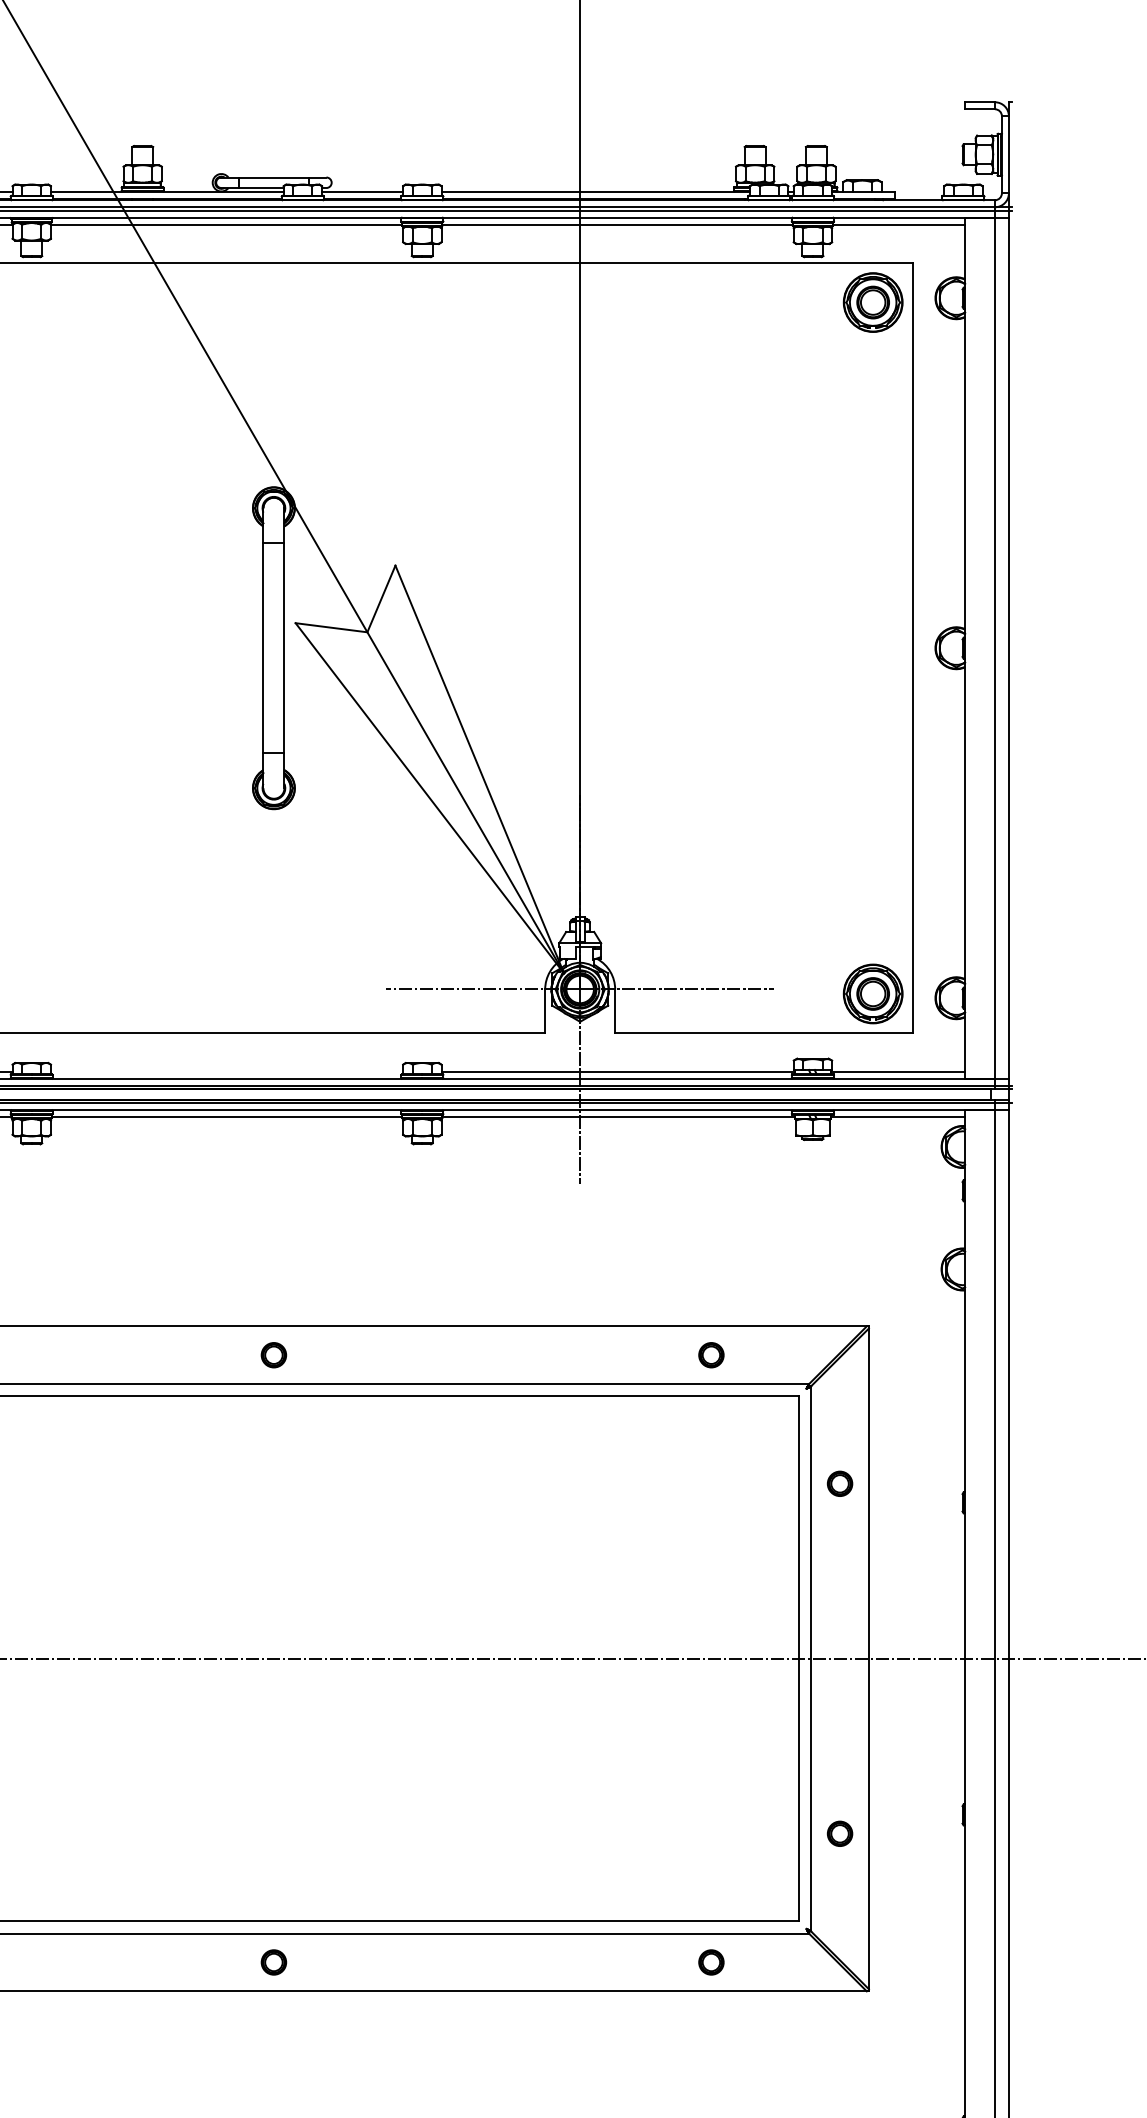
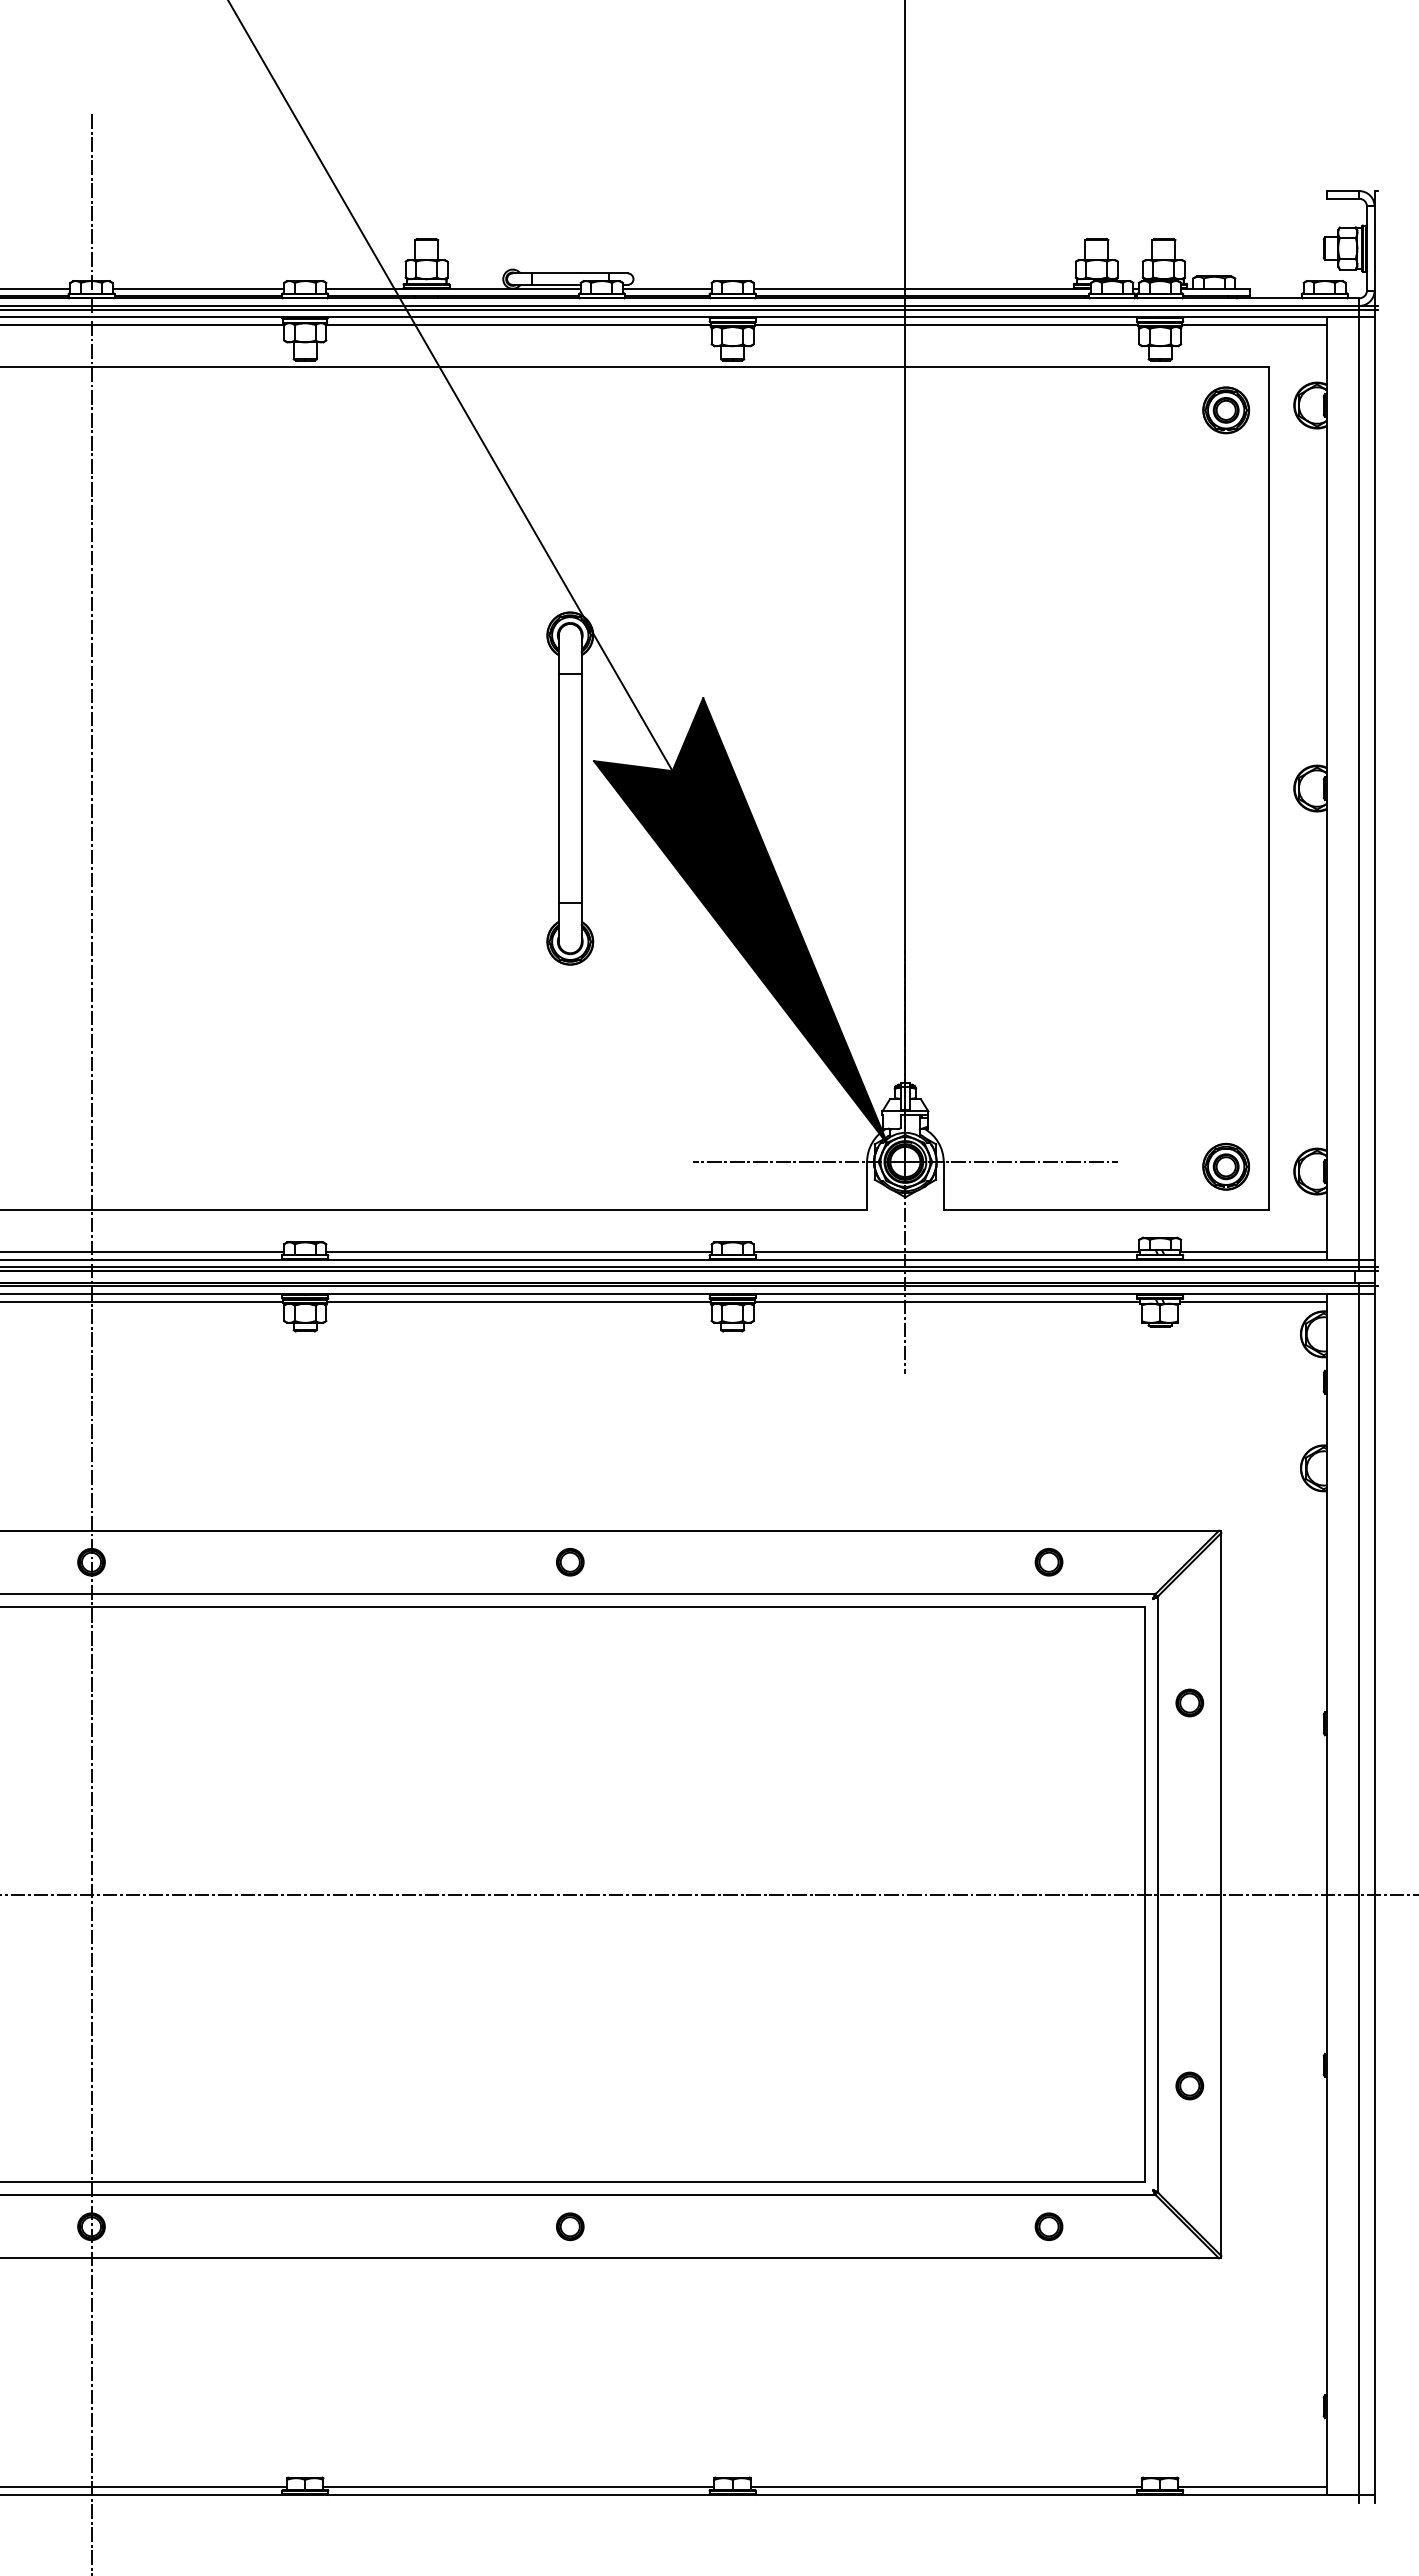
part: (873, 302) -> (1226, 410), size x0.71
fill: (429, 769) -> (740, 921), added
part: (873, 993) -> (1226, 1166), size x0.71
line: (226, 1072) -> (518, 1252), added

